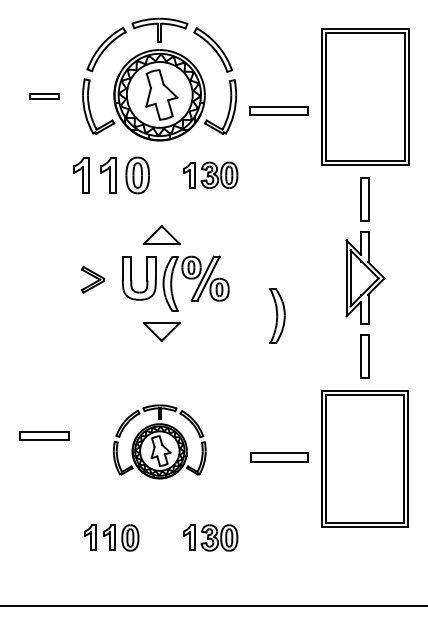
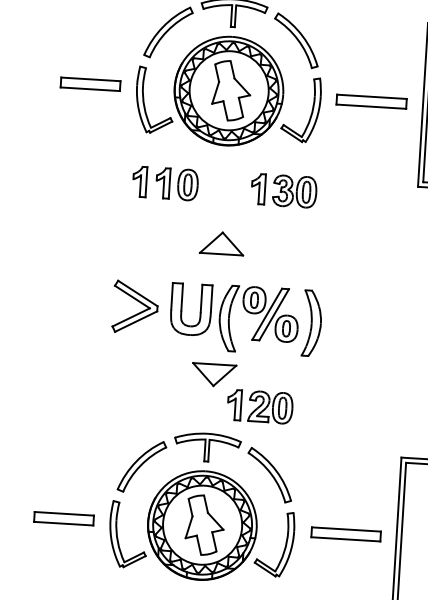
part: (44, 96) -> (90, 84), size x1.67
part: (278, 110) -> (371, 101), moved
part: (111, 174) -> (165, 182), size x0.71
part: (161, 235) -> (221, 243), moved
part: (92, 279) -> (134, 307), size x1.67
part: (277, 315) -> (312, 322), moved
part: (201, 355) -> (260, 406), added
part: (44, 435) -> (64, 518), moved
part: (159, 441) -> (203, 506), size x1.67

